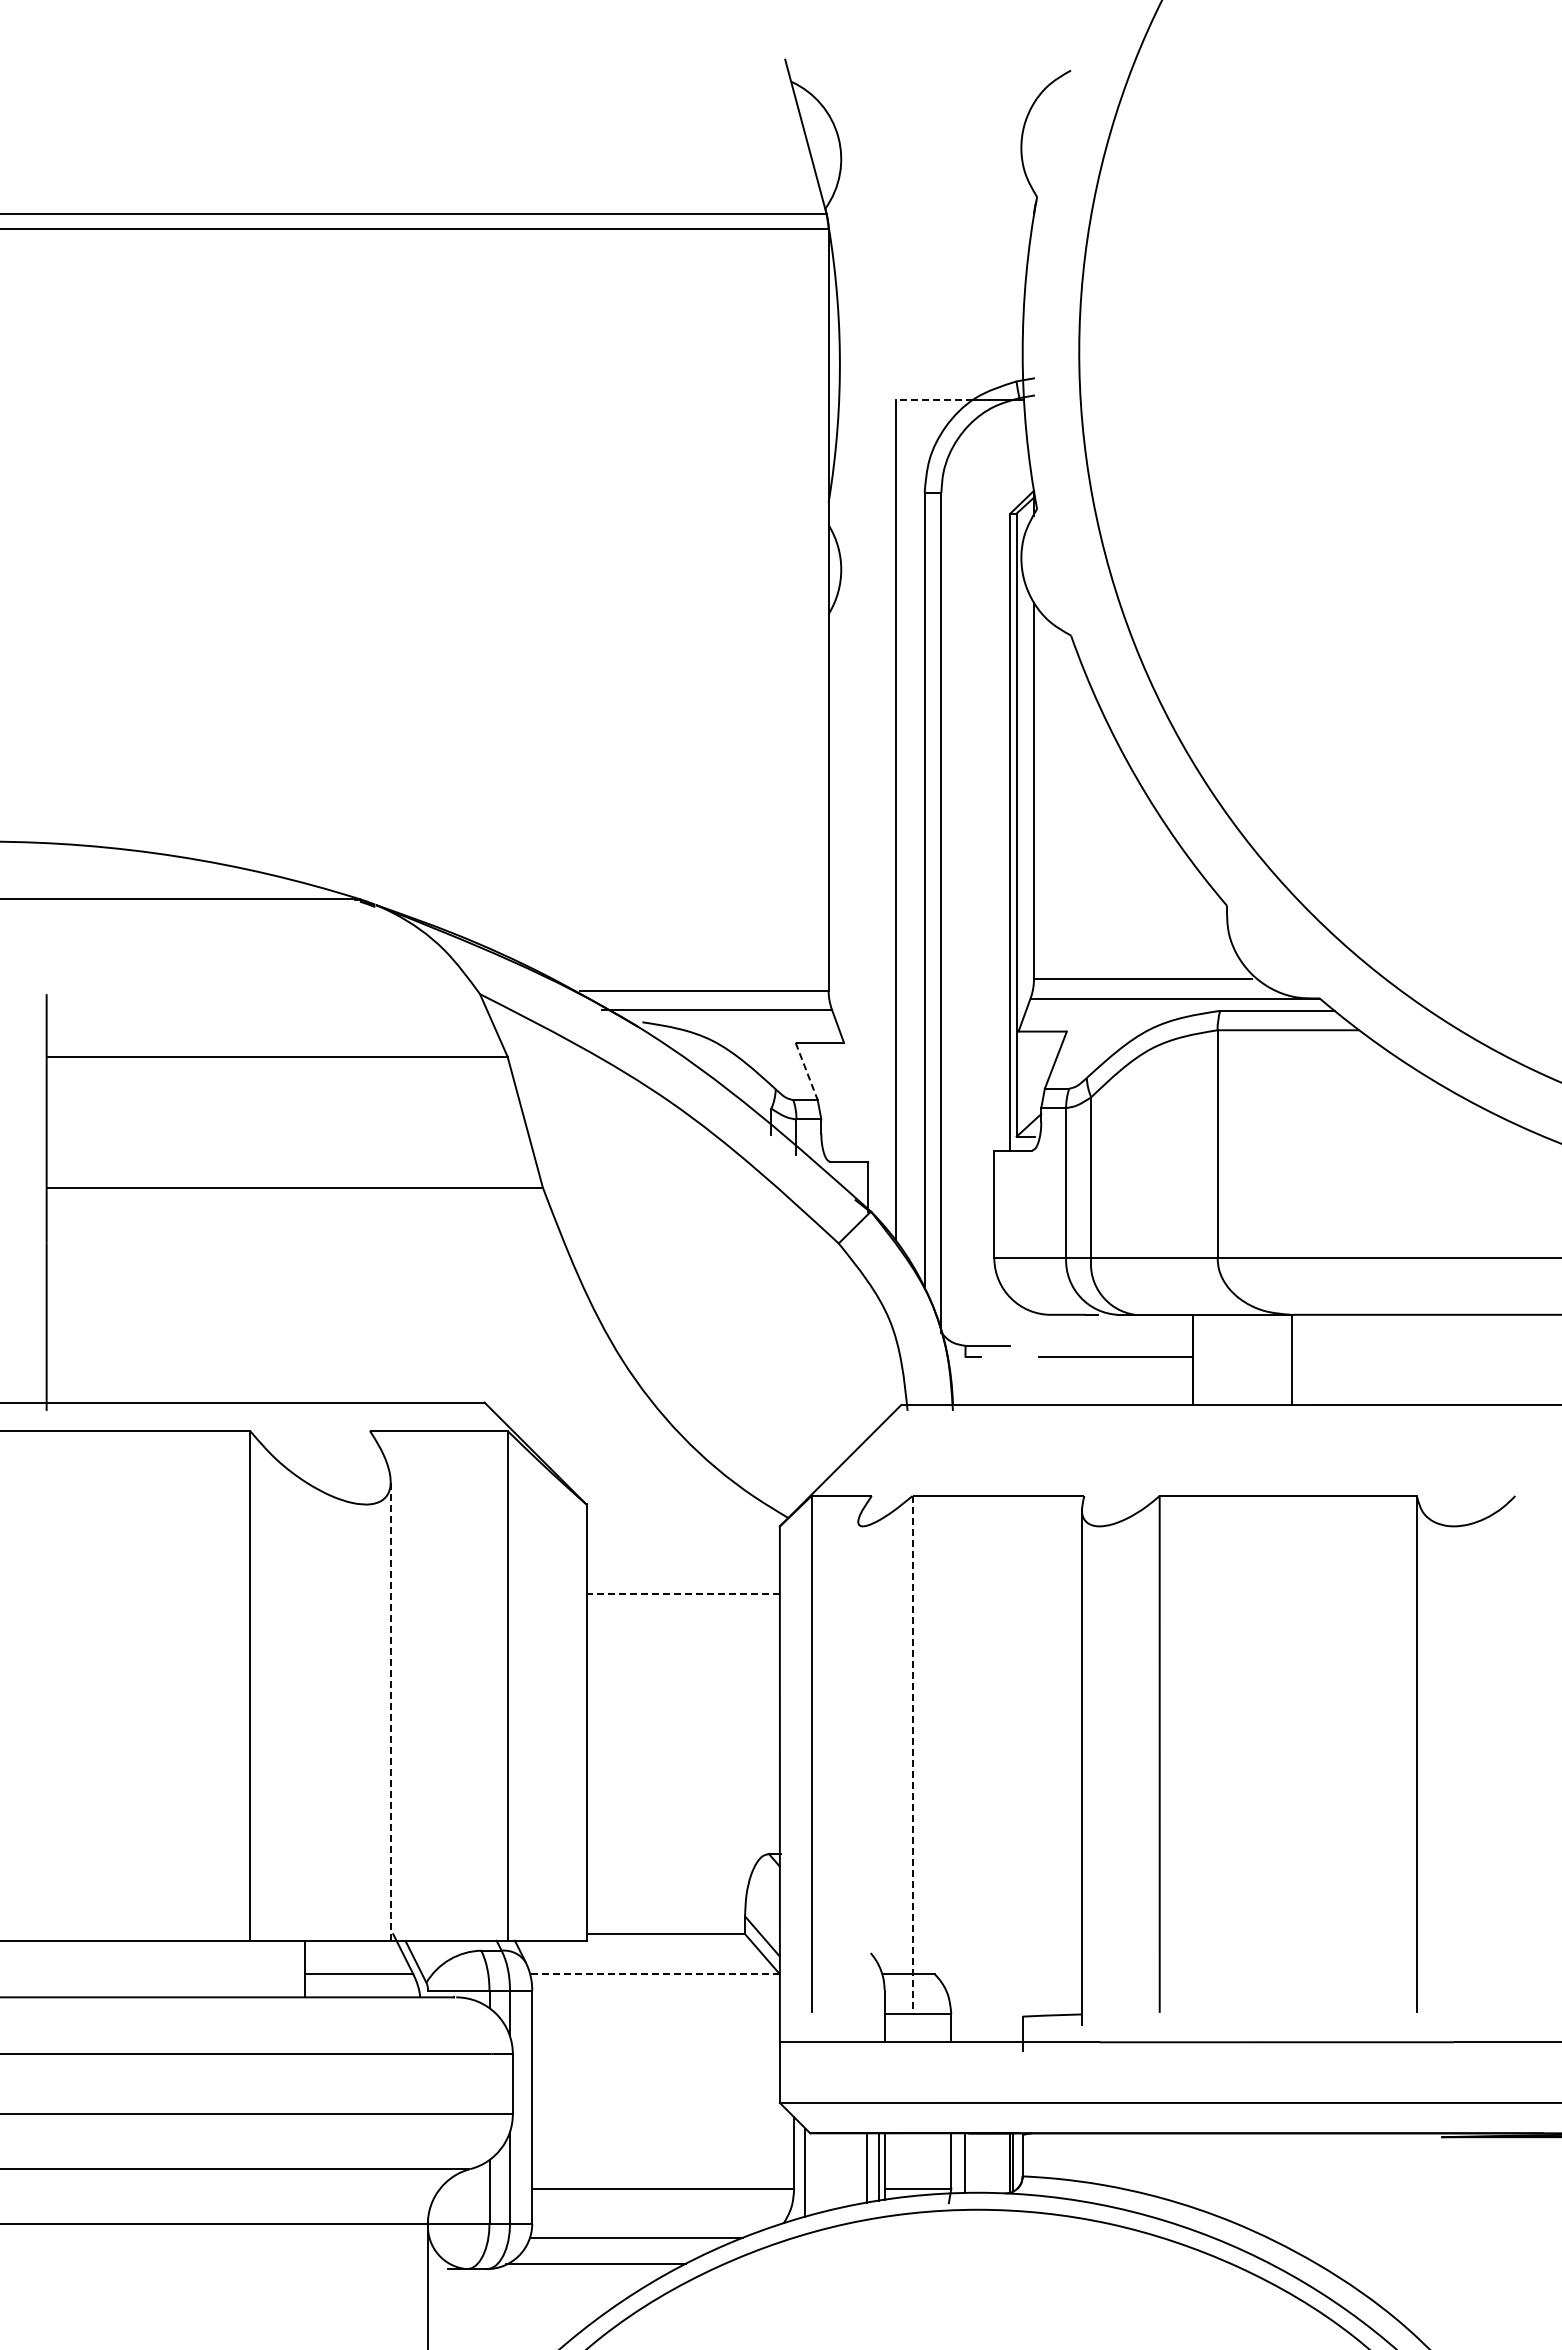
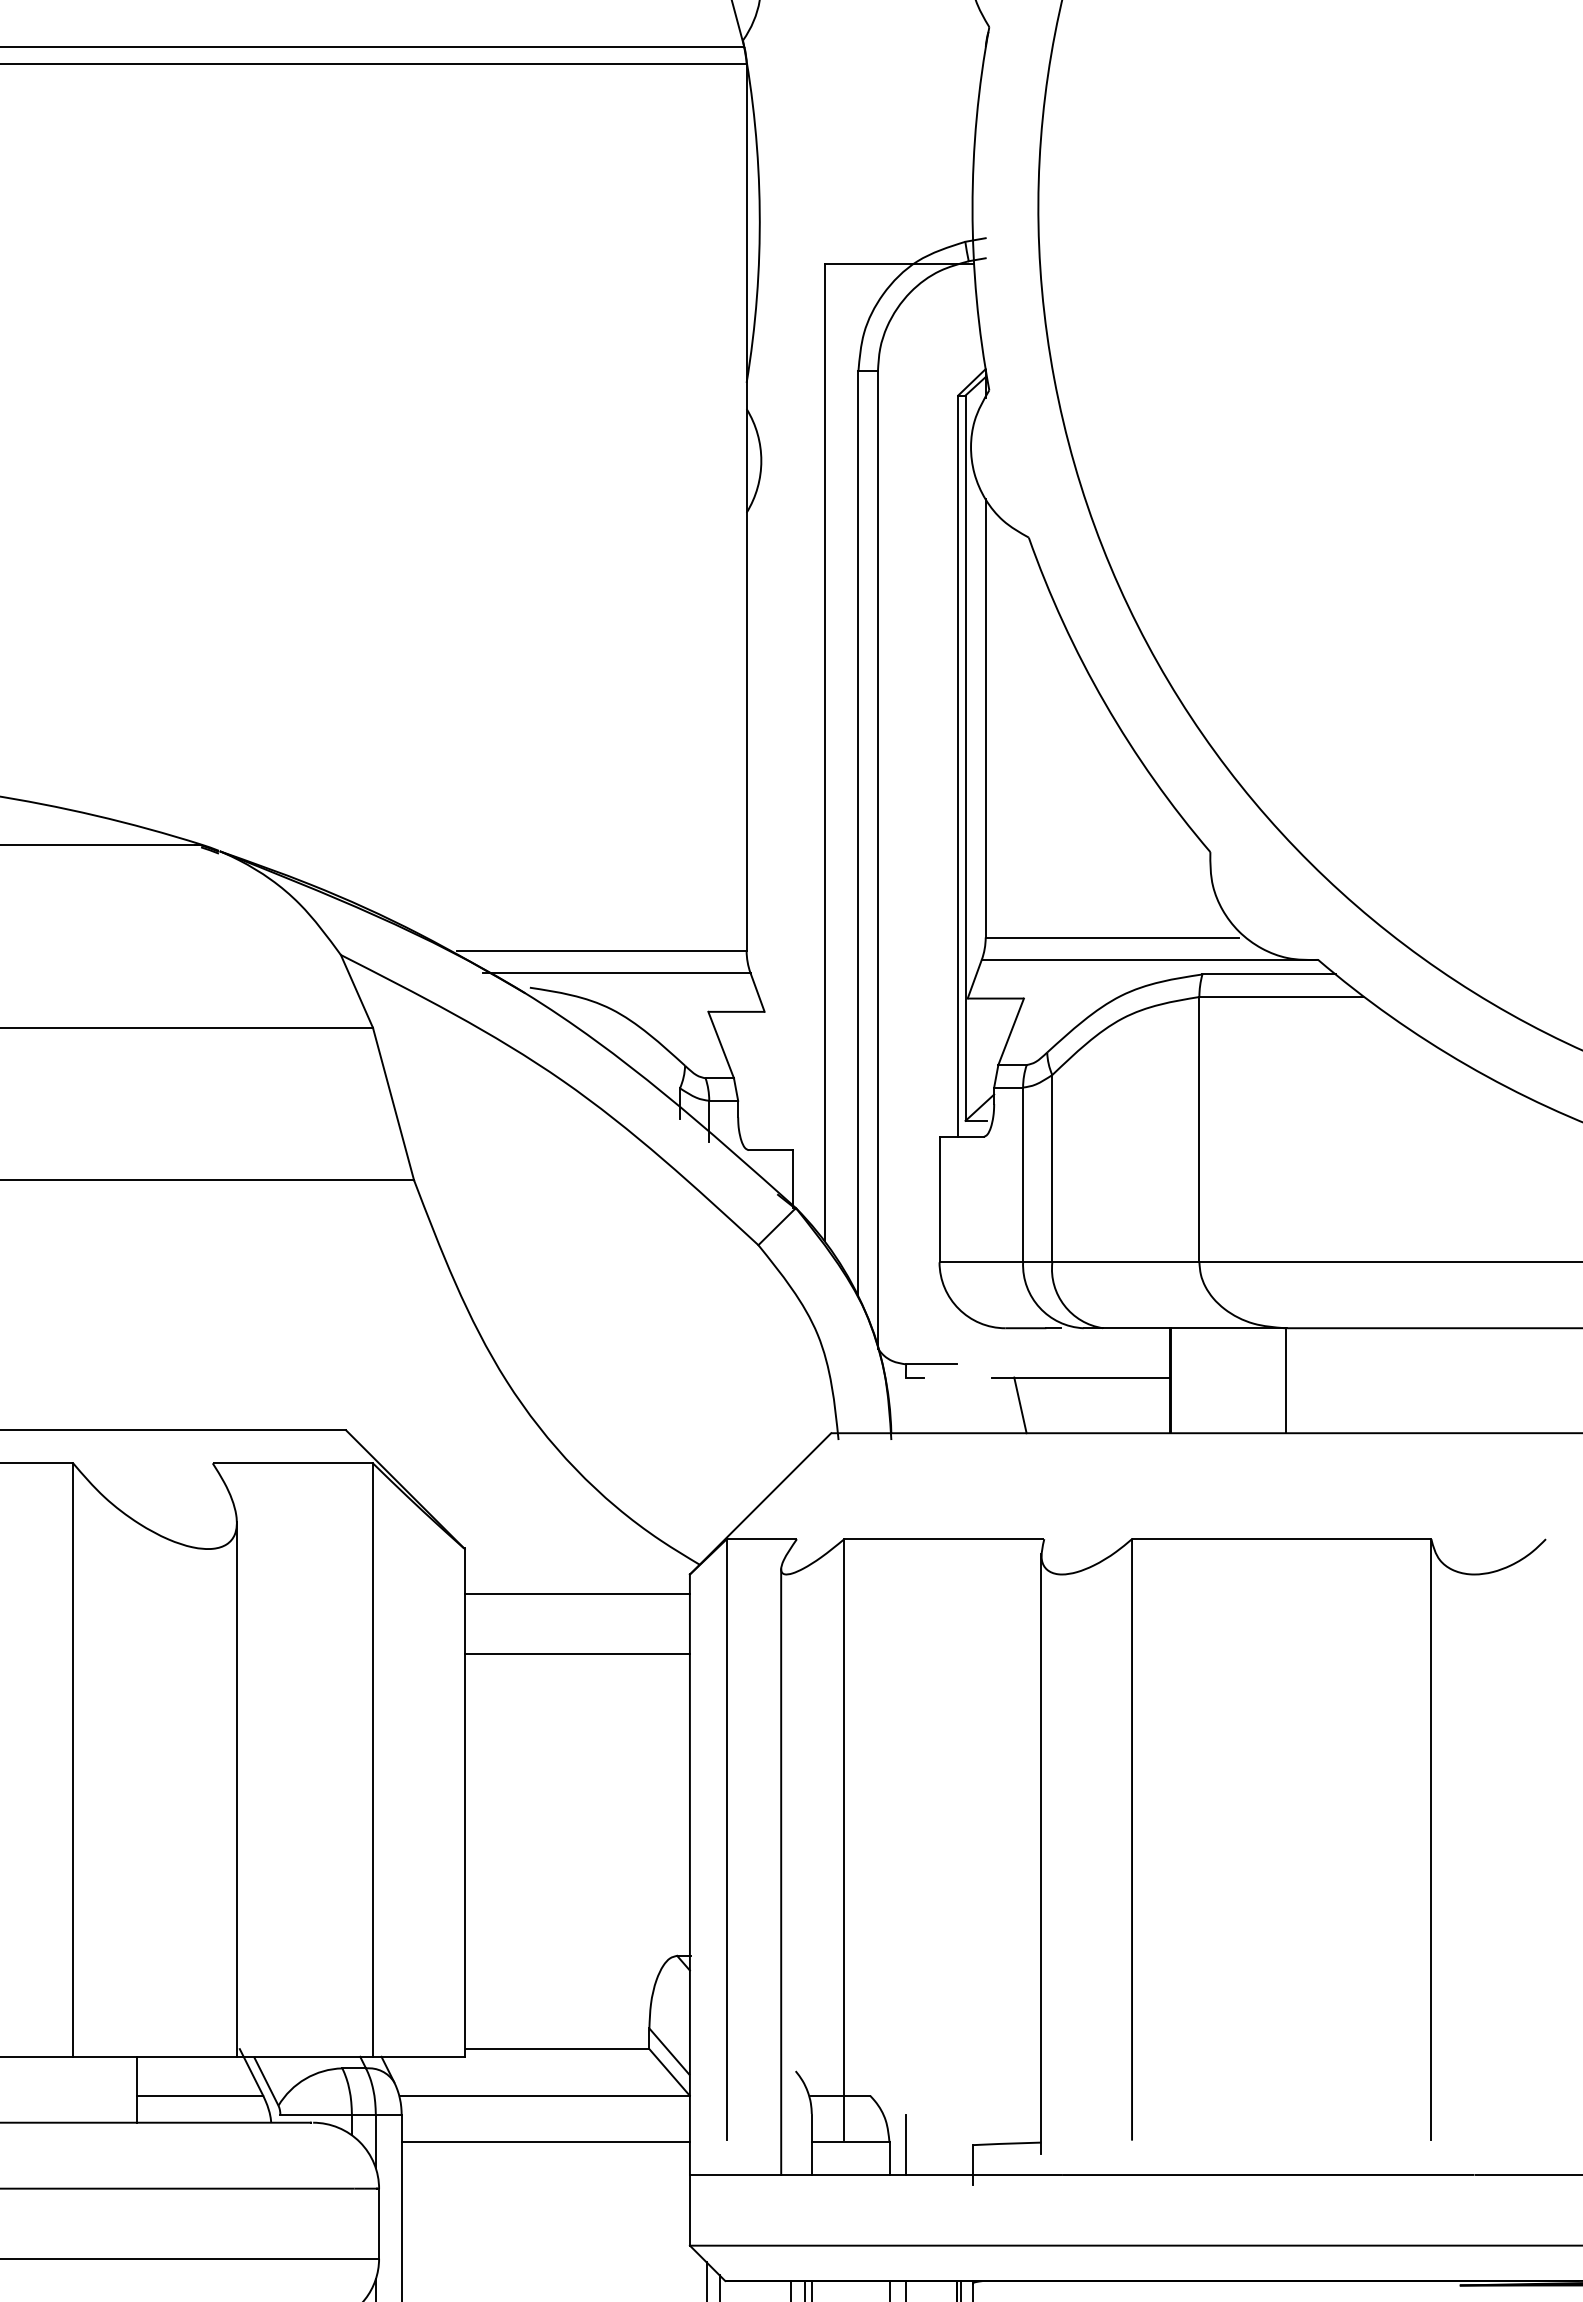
line: (933, 400) -> (868, 263), dashed -> solid
line: (806, 1071) -> (720, 1045), dashed -> solid
line: (1063, 1381) -> (1020, 1405), added
line: (682, 1543) -> (576, 1594), added
line: (683, 1594) -> (577, 1653), dashed -> solid
line: (390, 1711) -> (236, 1789), dashed -> solid
line: (912, 1753) -> (844, 1838), dashed -> solid
line: (858, 1781) -> (781, 1871), added
line: (655, 1974) -> (545, 2096), dashed -> solid
line: (655, 2014) -> (545, 2142), added
line: (965, 2016) -> (905, 2144), added

